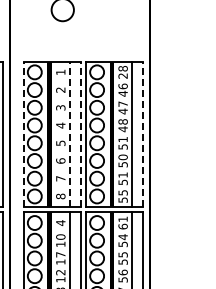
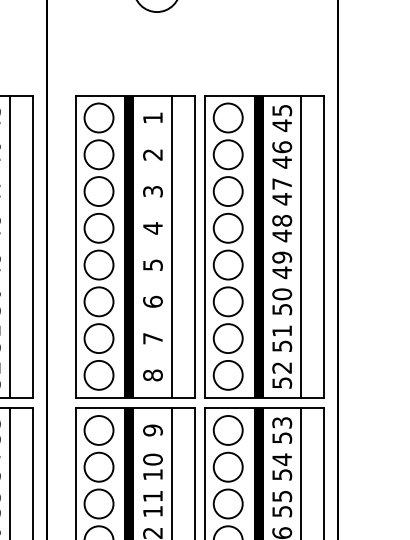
text: (122, 72) -> (280, 118), 28 -> 45
line: (23, 134) -> (75, 246), dashed -> solid
line: (69, 134) -> (170, 246), dashed -> solid
line: (81, 134) -> (195, 246), dashed -> solid
line: (143, 134) -> (324, 246), dashed -> solid
text: (122, 142) -> (280, 263), 51 -> 49
text: (122, 192) -> (280, 367), 55 -> 52
text: (122, 222) -> (280, 429), 61 -> 53
text: (60, 223) -> (152, 431), 4 -> 9
text: (60, 254) -> (152, 495), 17 -> 11

